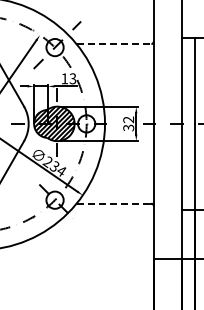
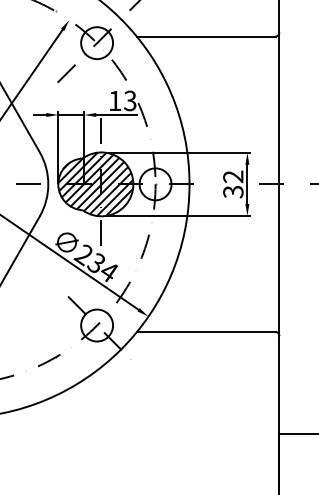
line: (114, 44) -> (207, 37), dashed -> solid
line: (114, 203) -> (207, 331), dashed -> solid

